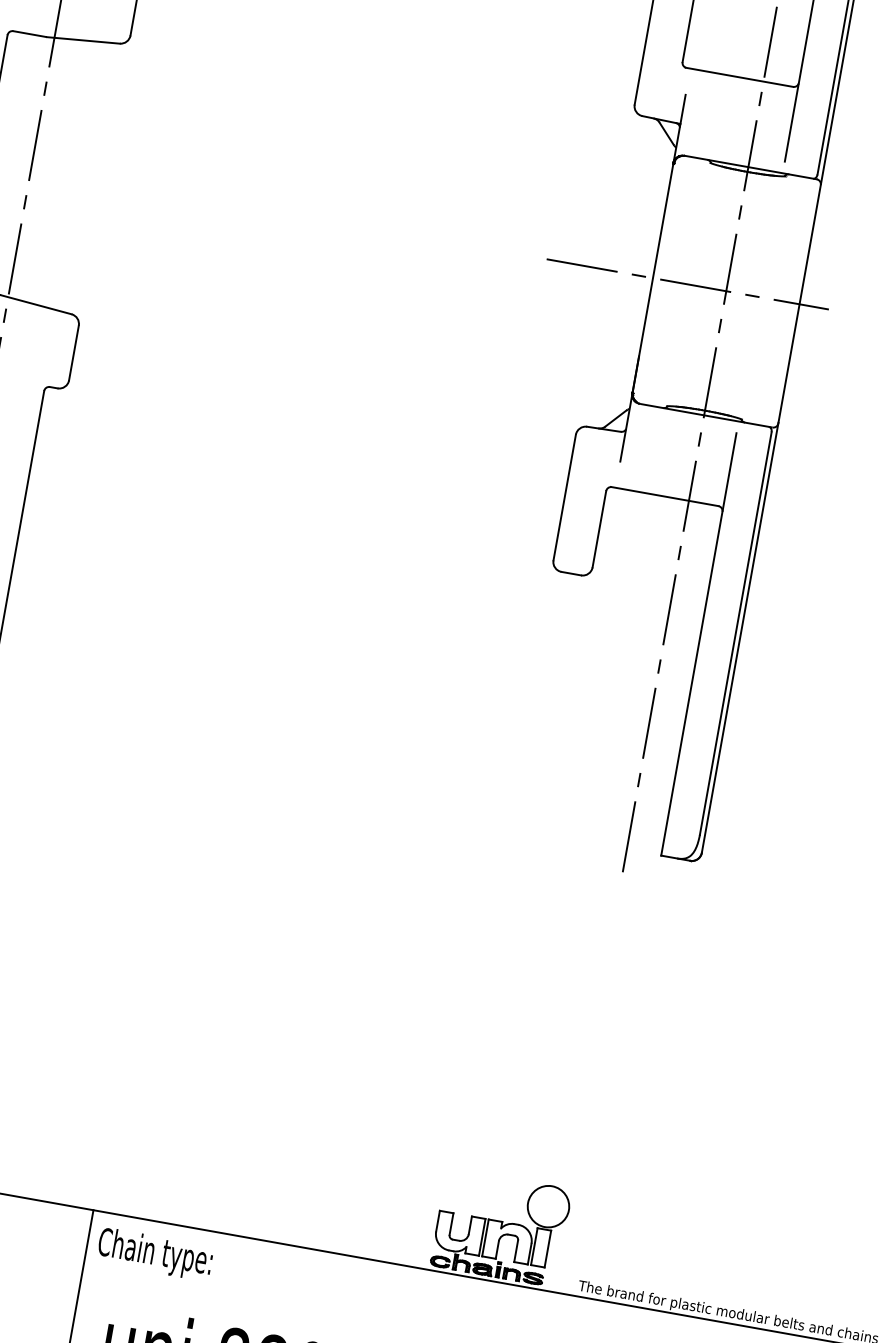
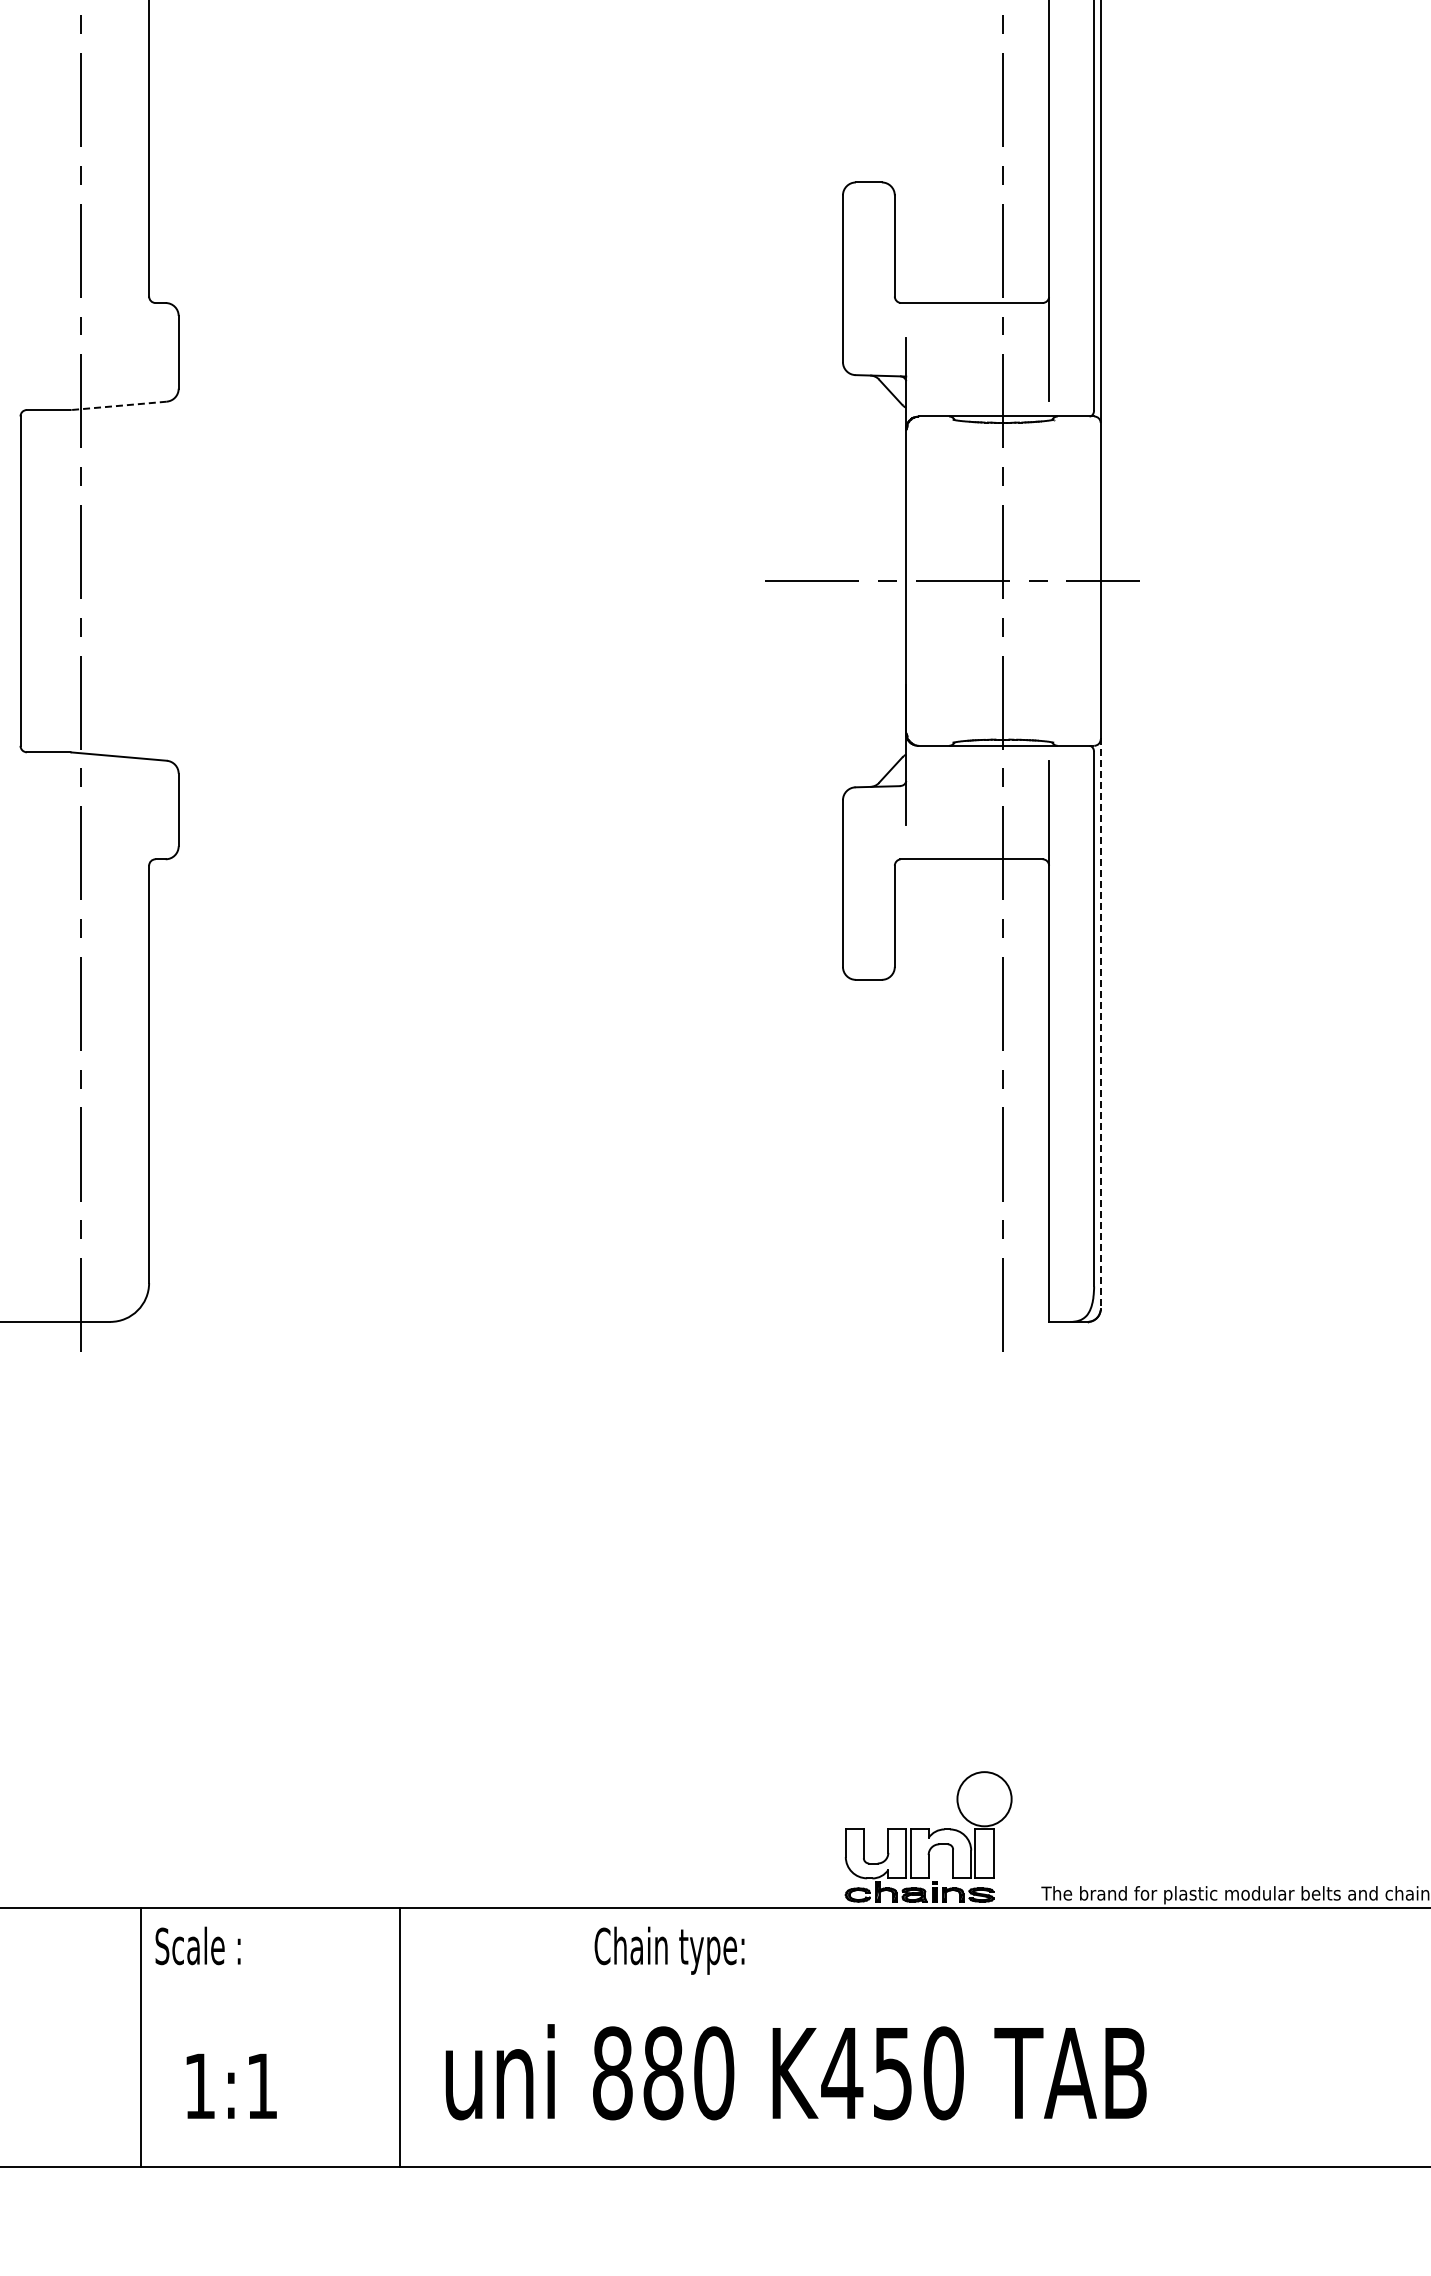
line: (83, 40) -> (119, 405), solid -> dashed
line: (739, 638) -> (1100, 1024), solid -> dashed
text: (155, 1254) -> (669, 1950), moved

